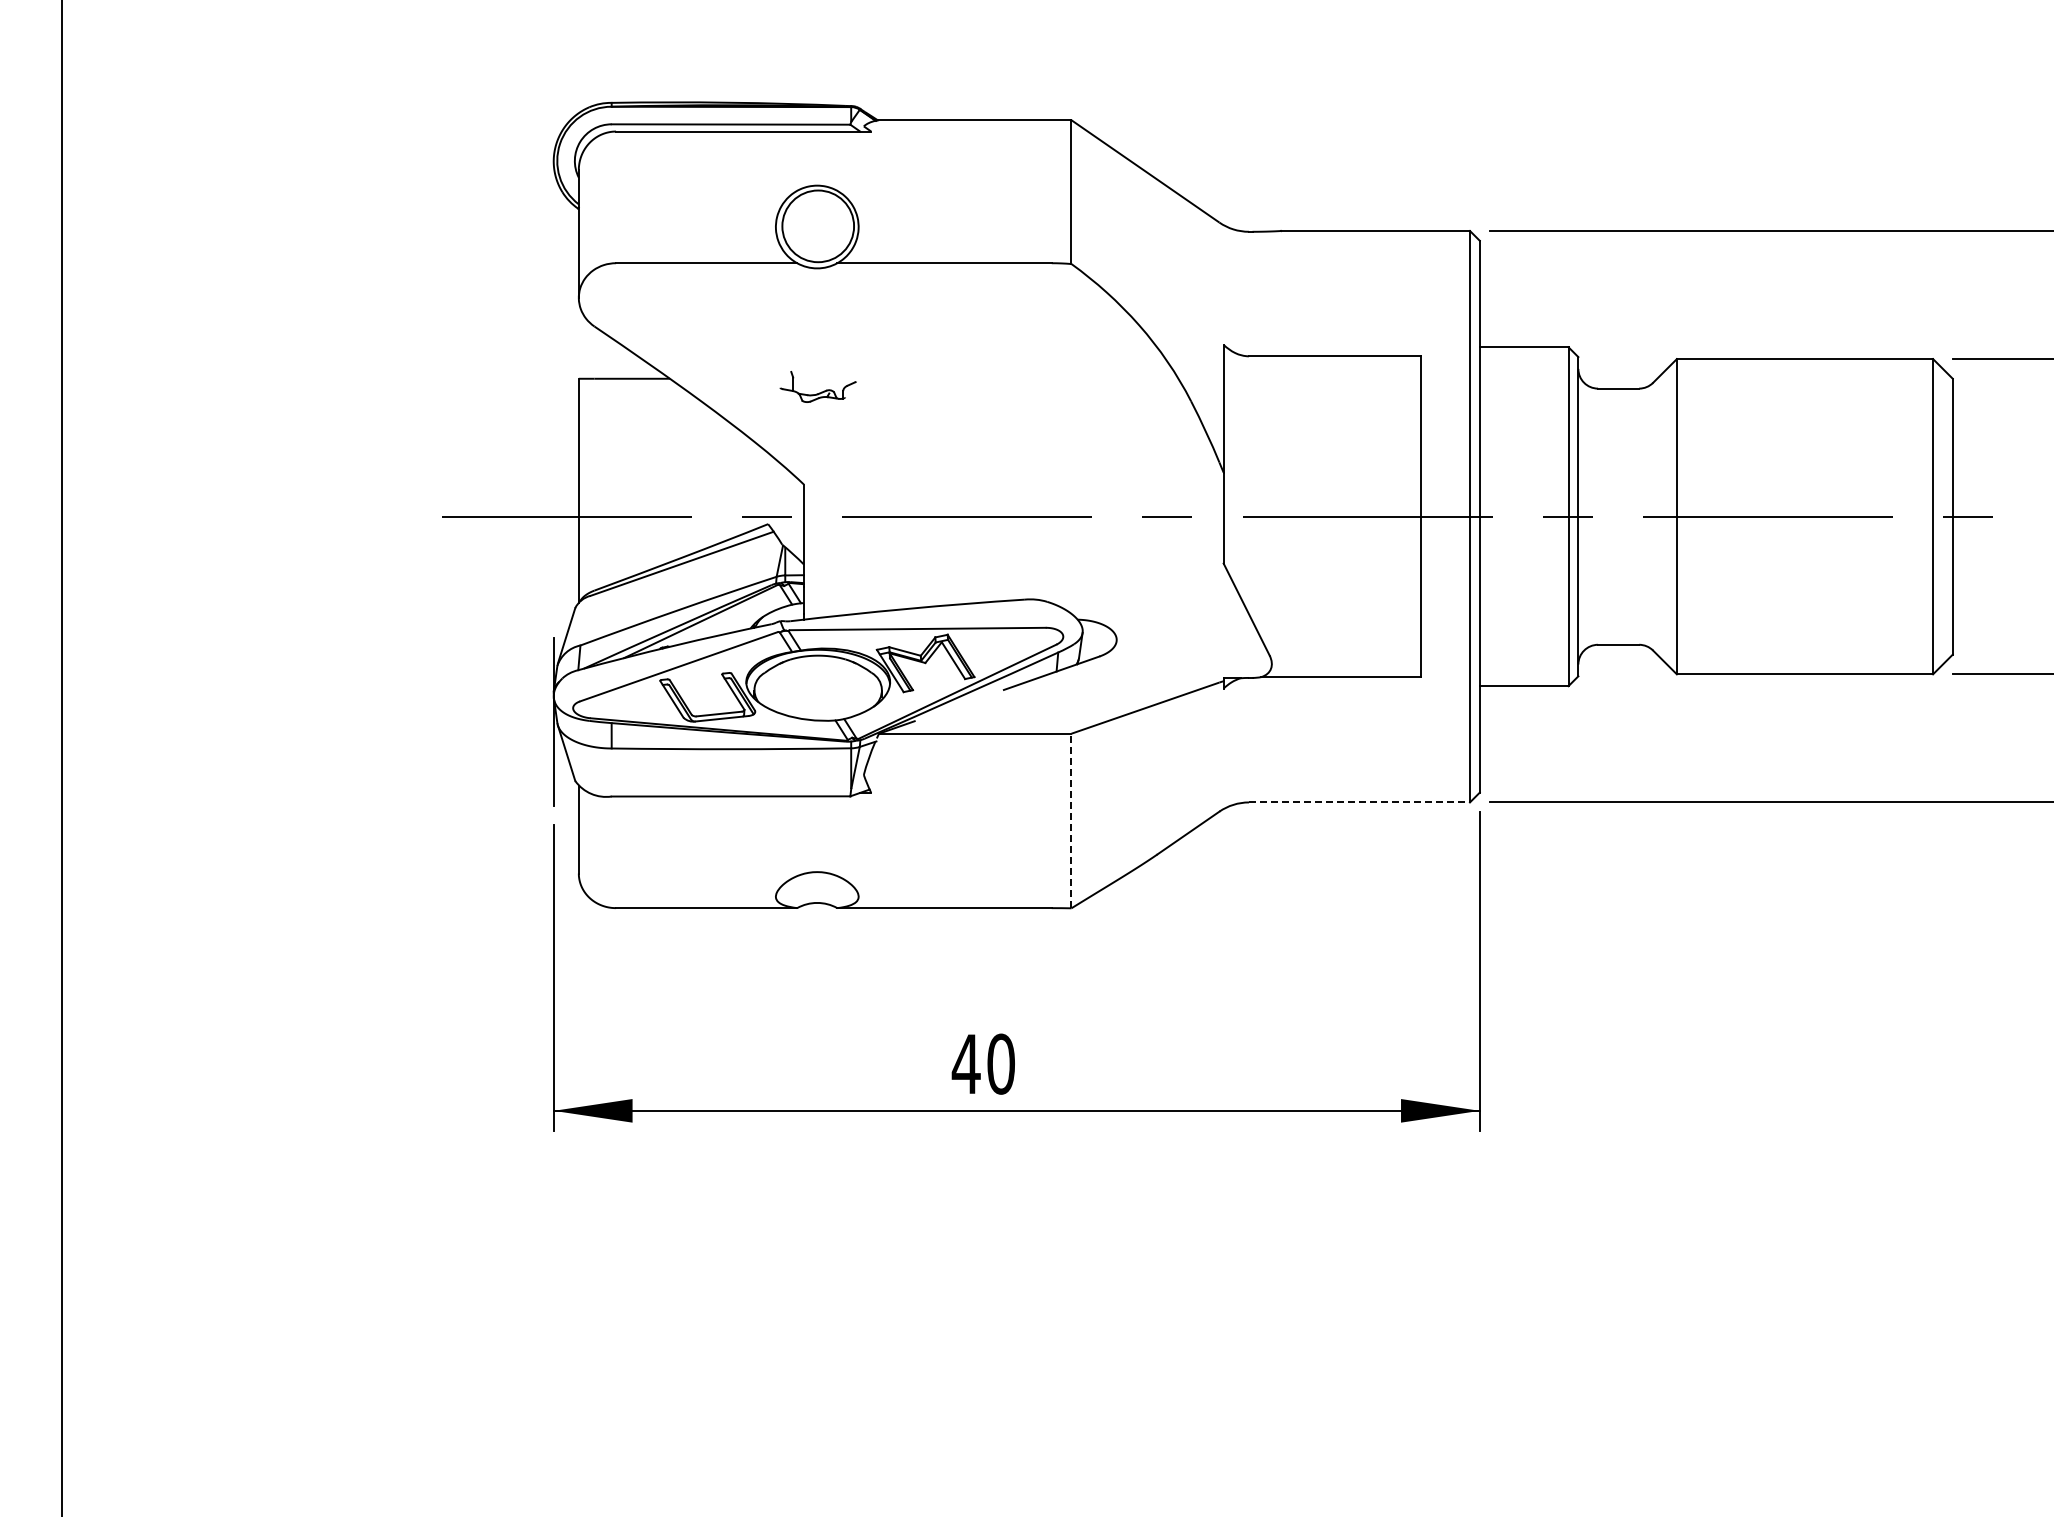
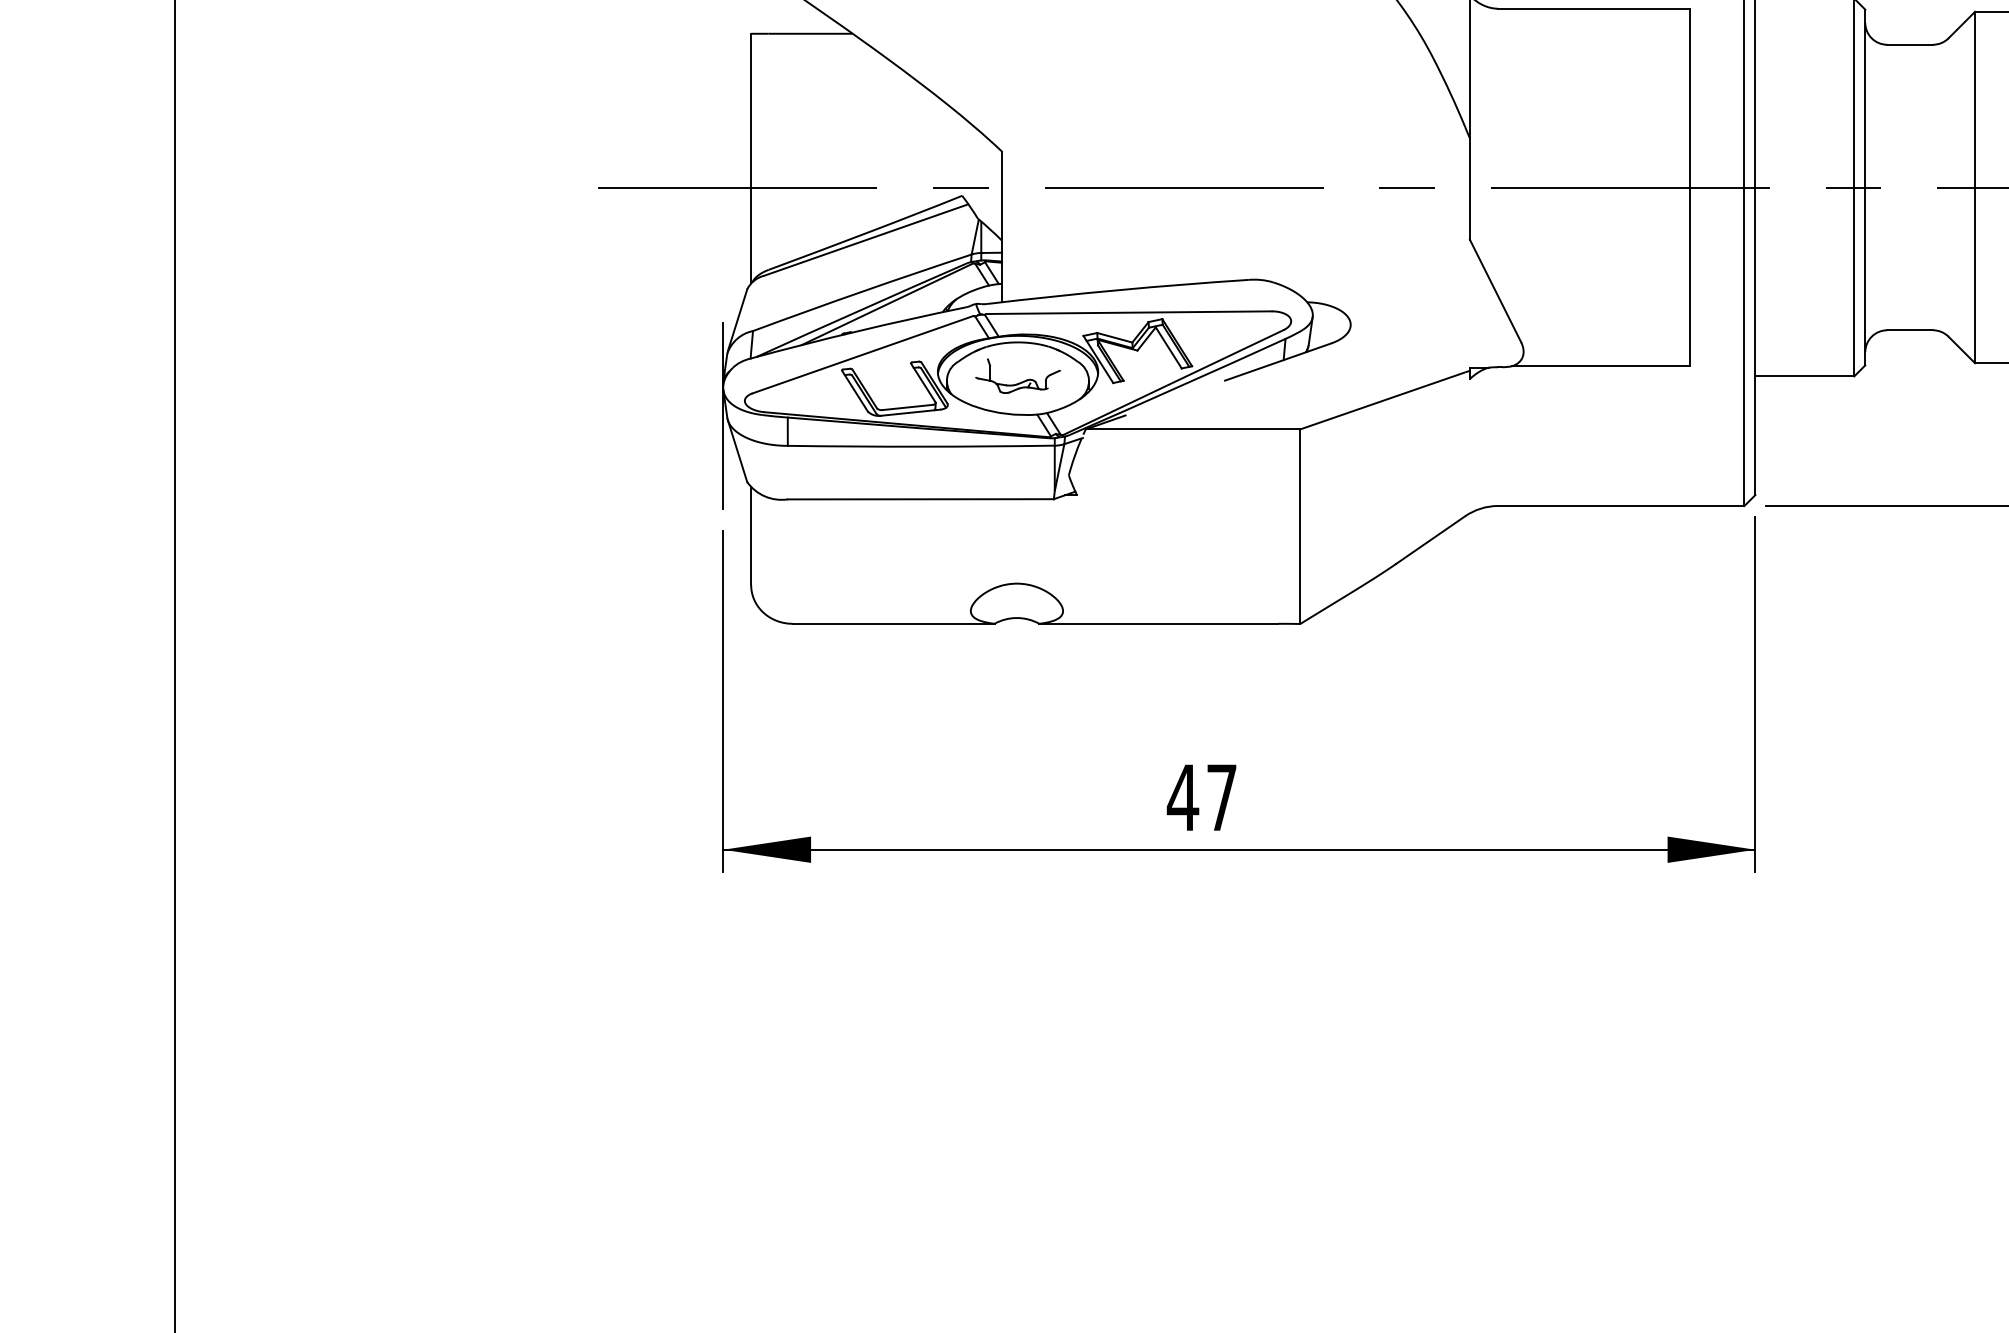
part: (819, 392) -> (1019, 382), moved
line: (1359, 802) -> (1621, 506), dashed -> solid
line: (1071, 820) -> (1300, 526), dashed -> solid
text: (1000, 1063) -> (1221, 796), 40 -> 47

